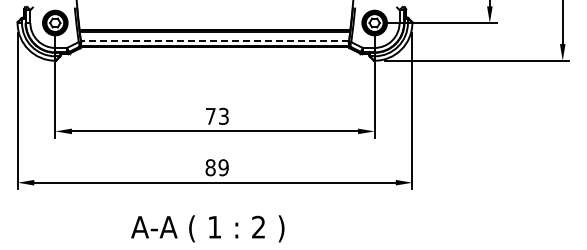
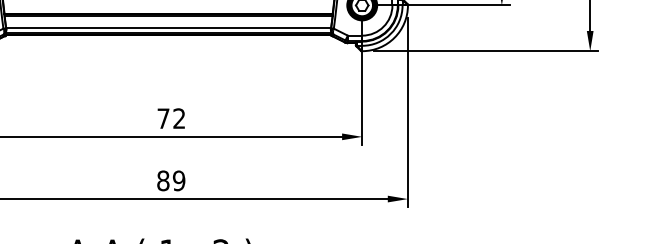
line: (214, 41) -> (168, 27), dashed -> solid
text: (223, 116) -> (178, 118), 73 -> 72

